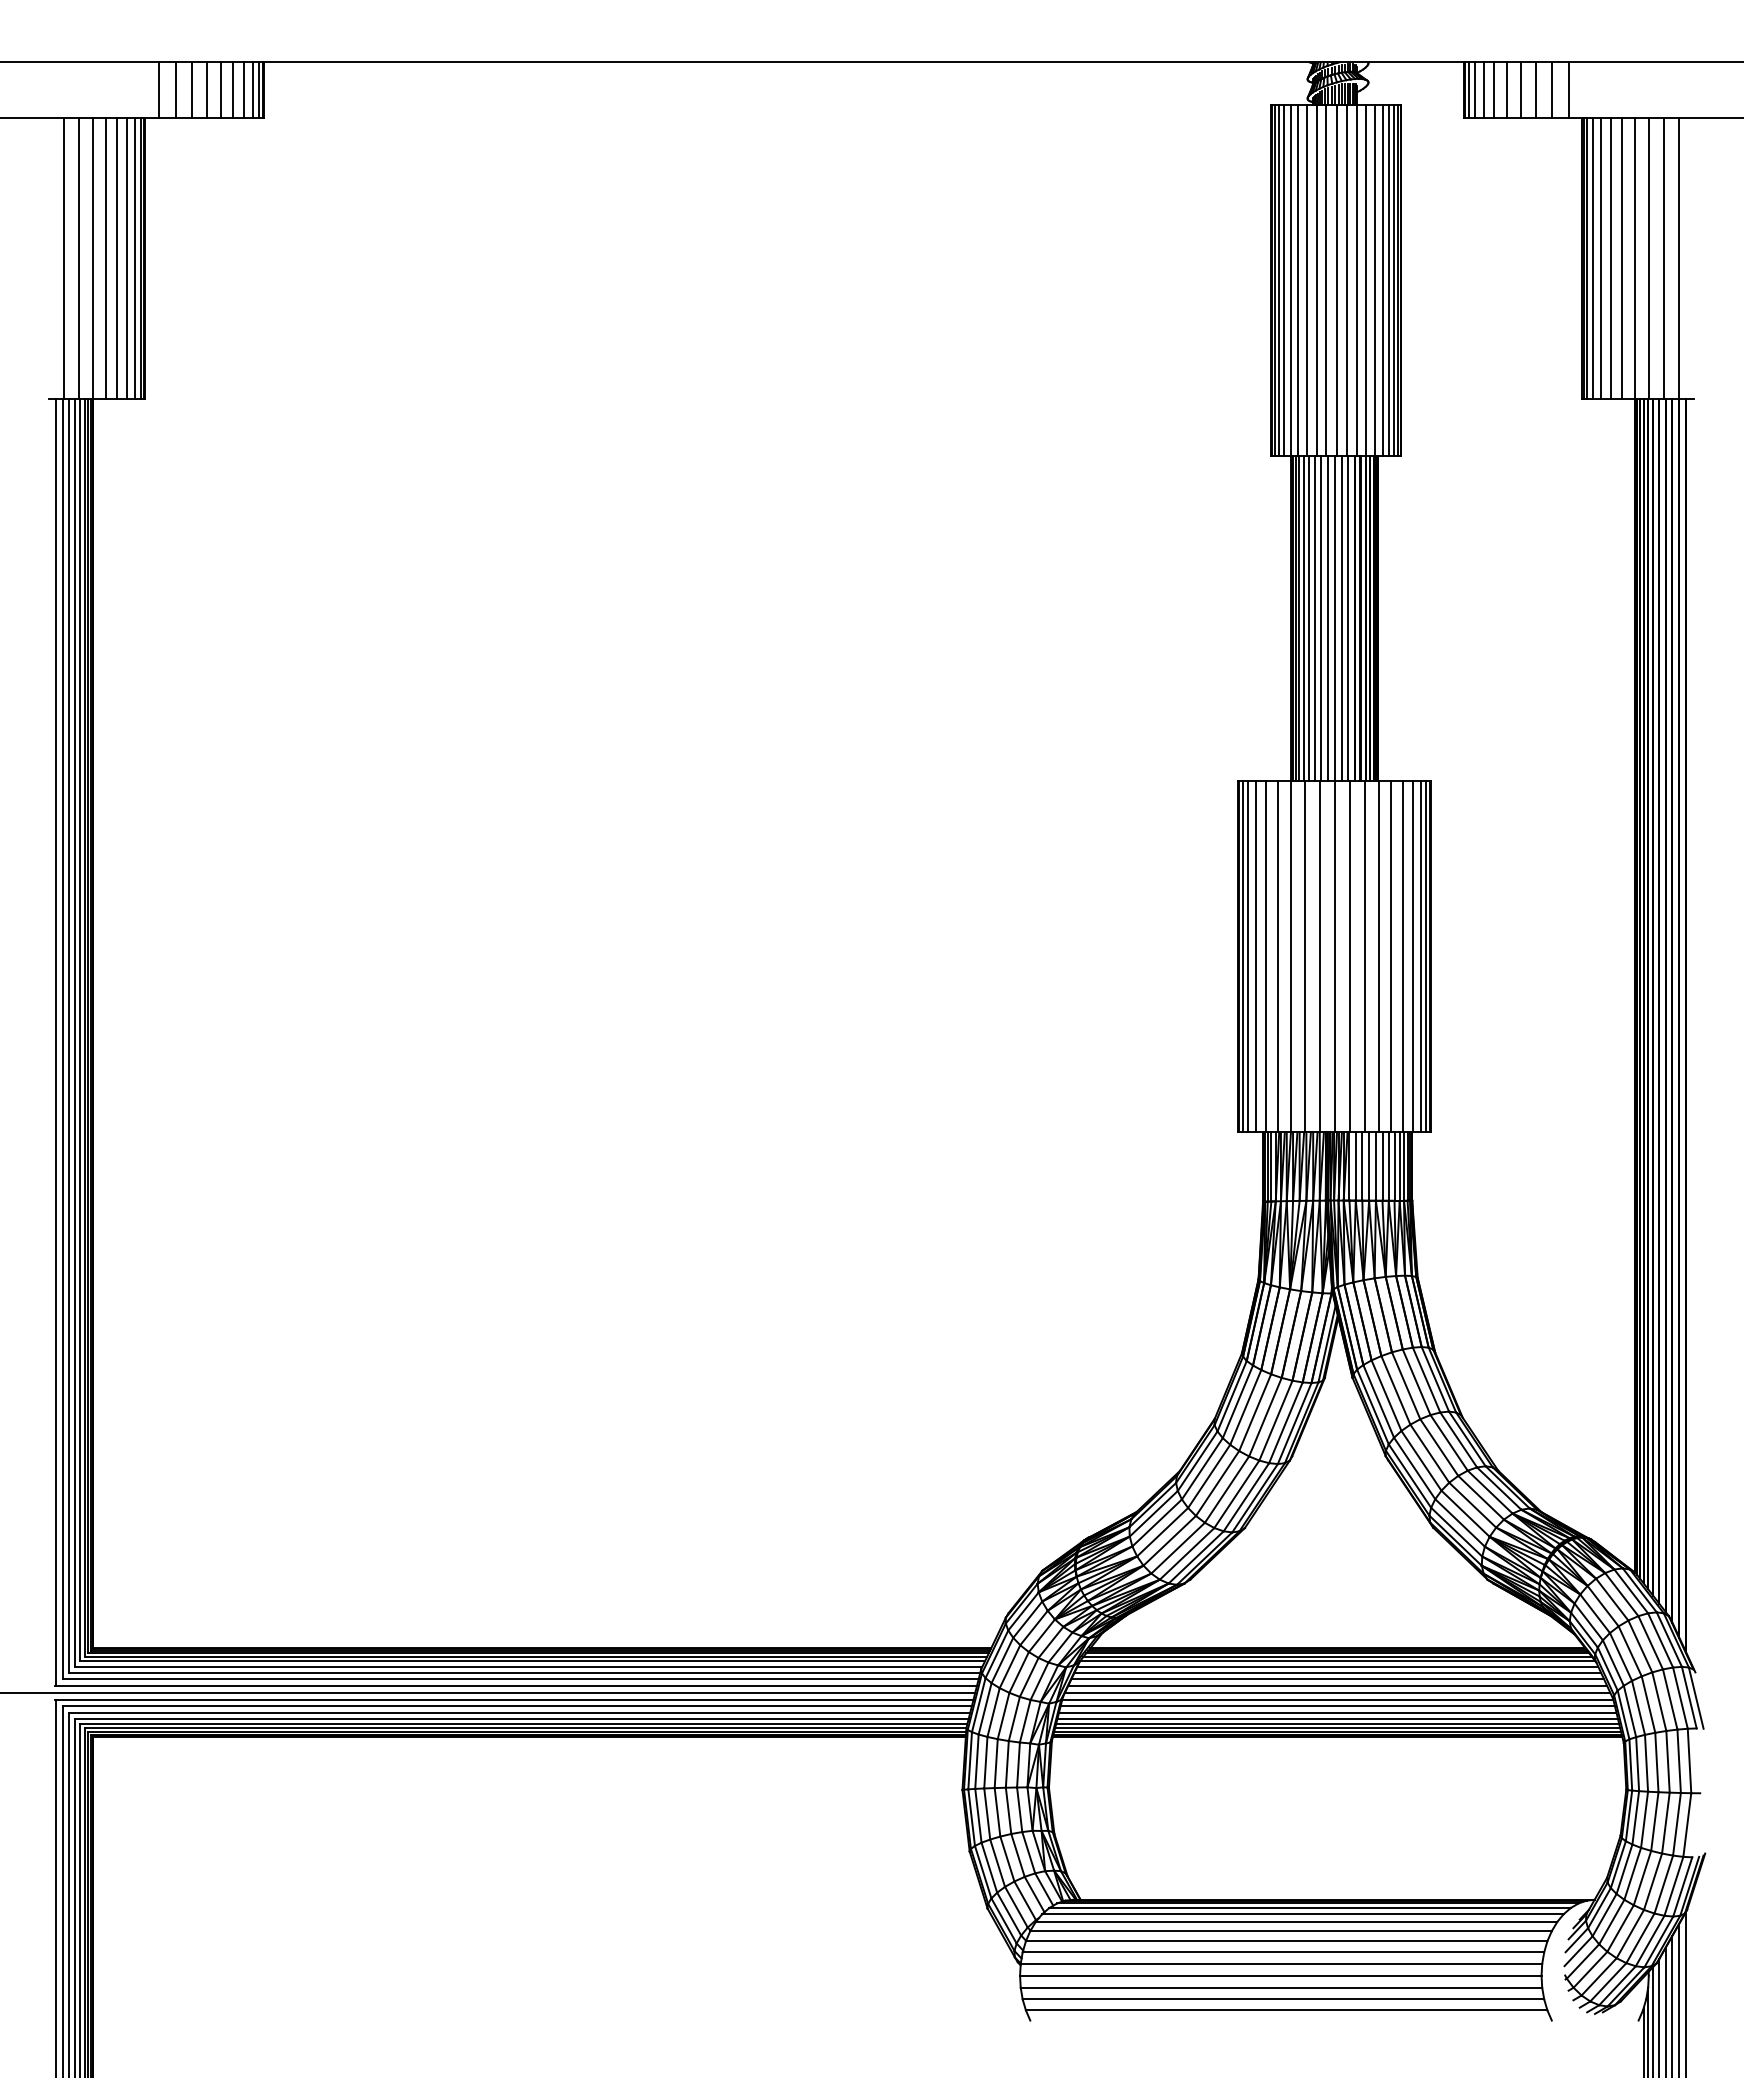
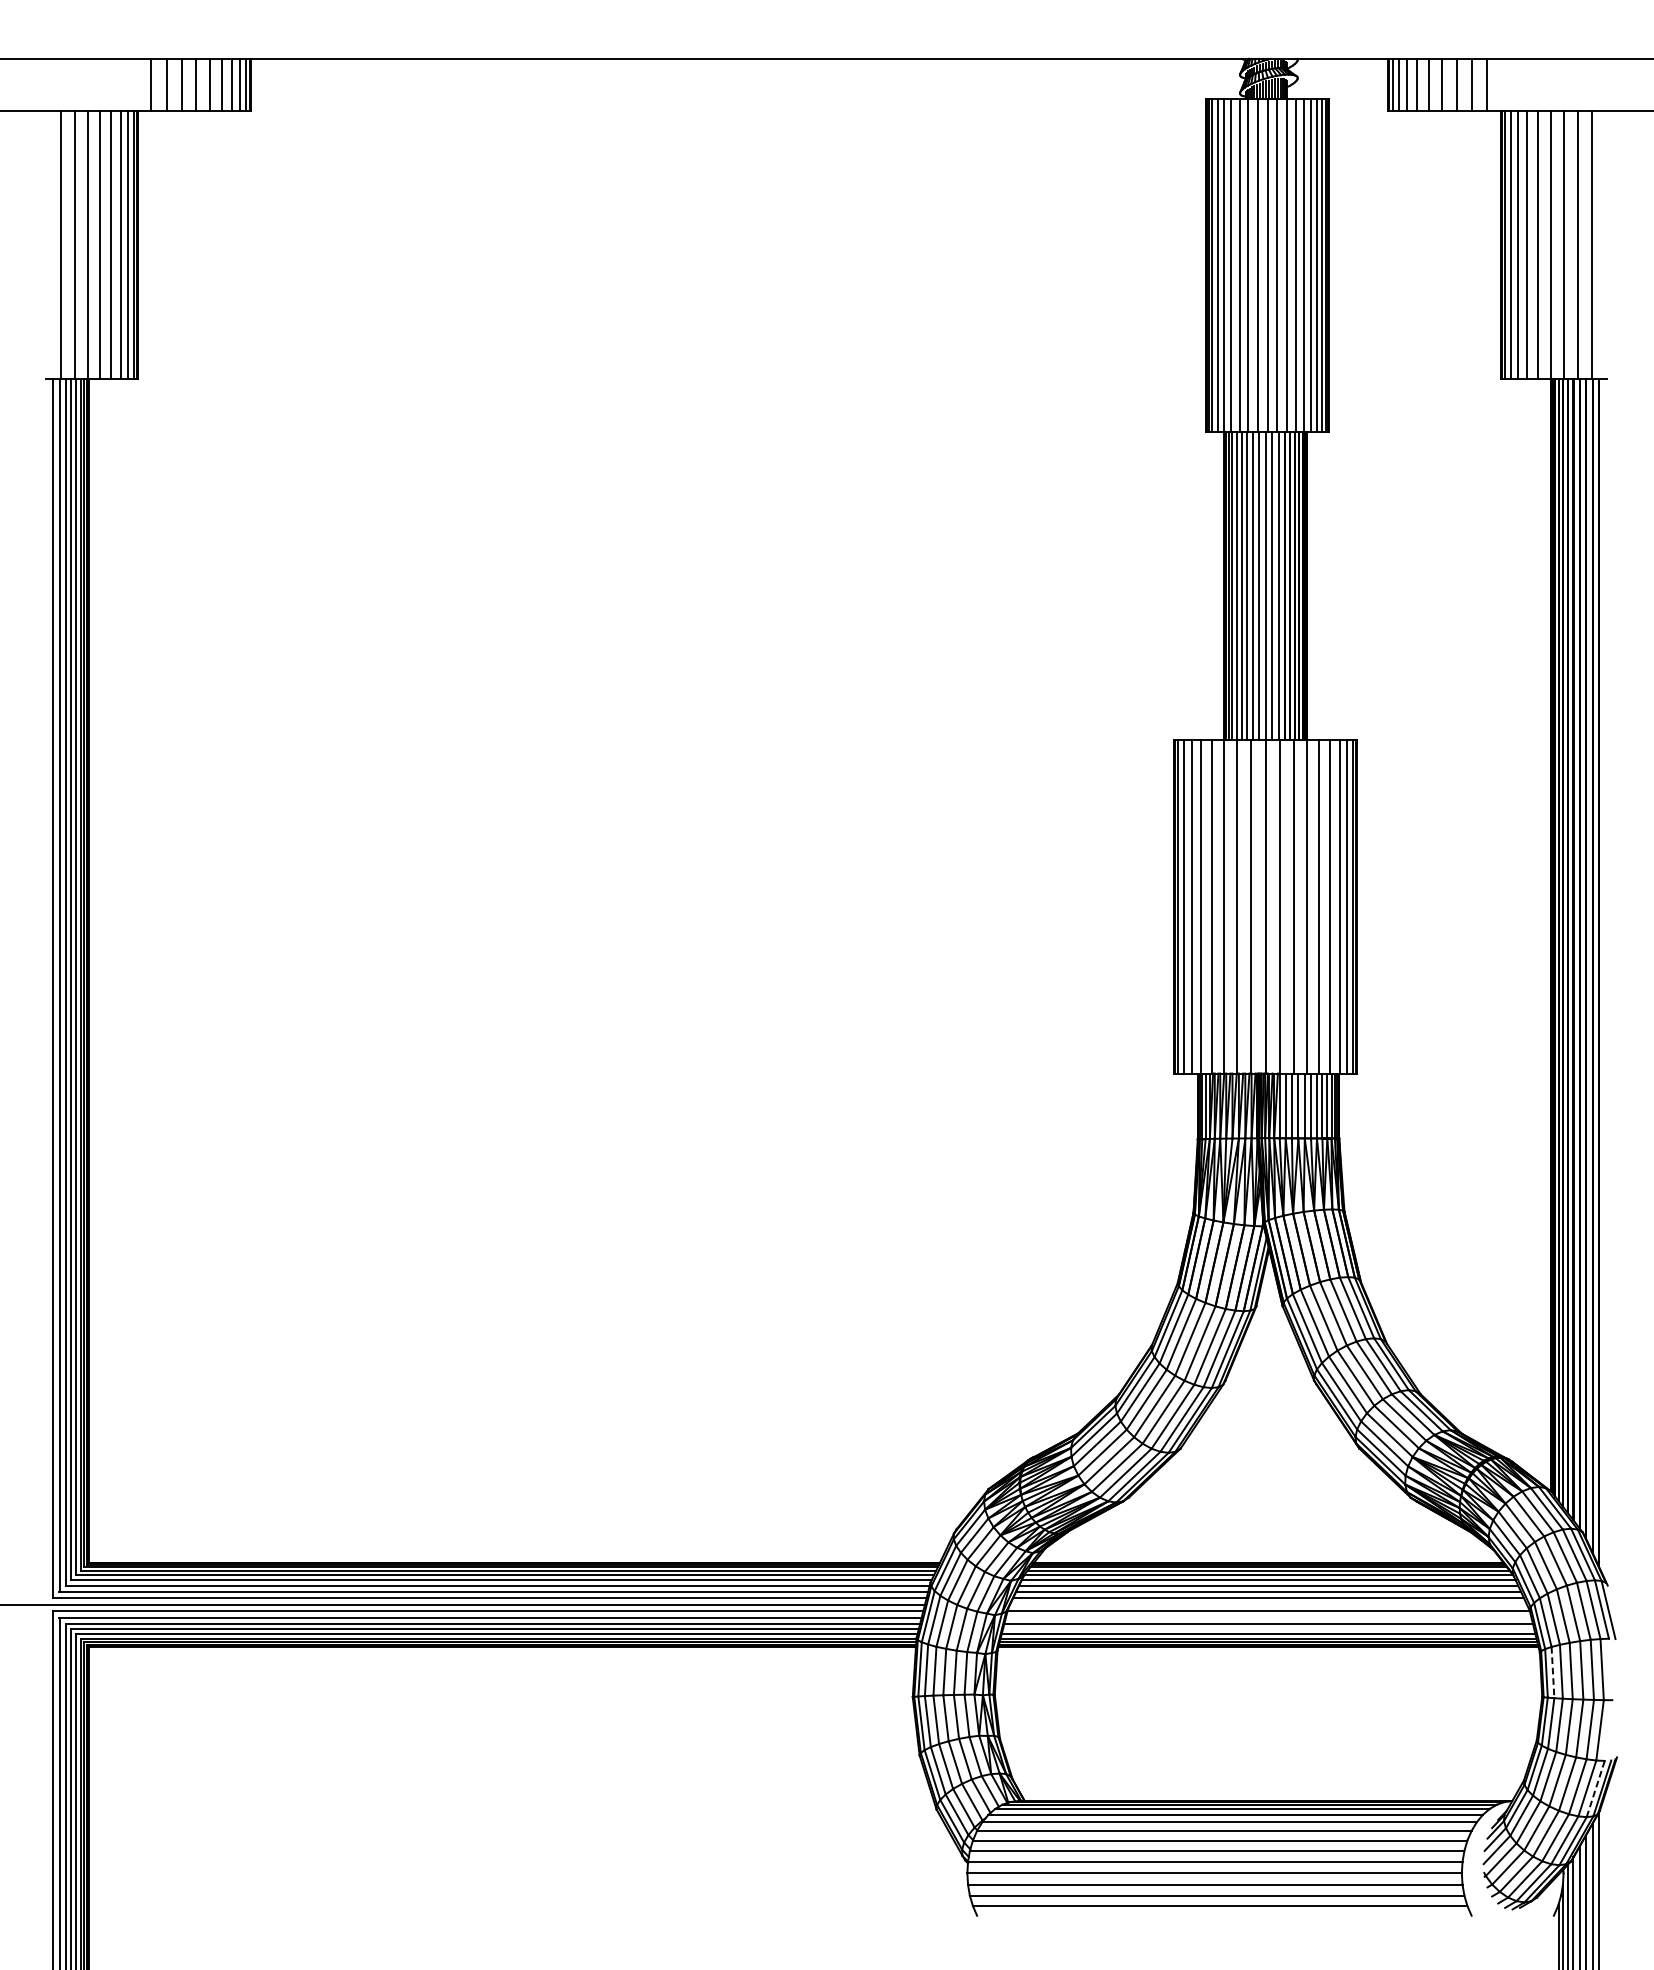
line: (1337, 1692) -> (1268, 1604), removed
line: (1337, 1706) -> (1268, 1617), removed
line: (1337, 1718) -> (1268, 1629), removed
line: (1637, 1764) -> (1552, 1672), solid -> dashed
line: (1682, 1886) -> (1595, 1788), solid -> dashed

